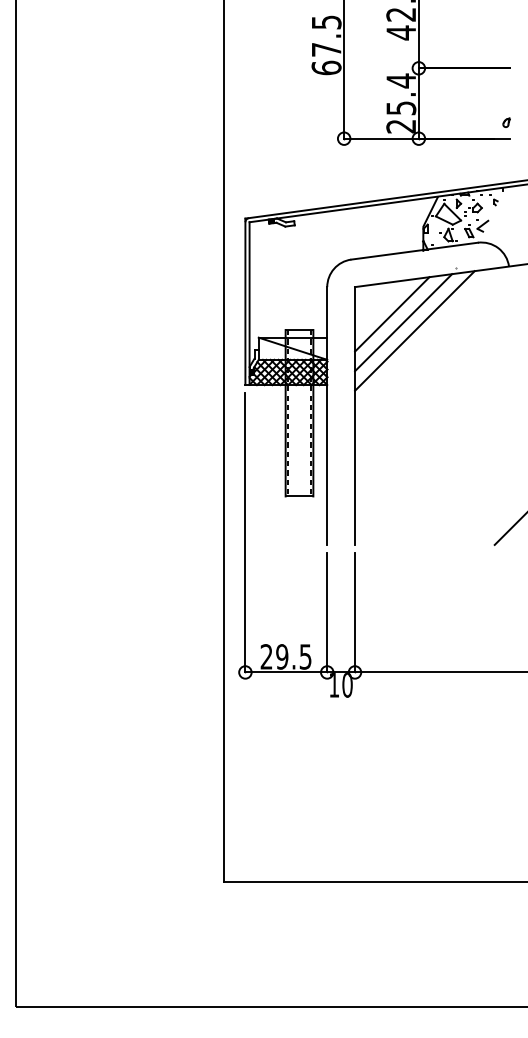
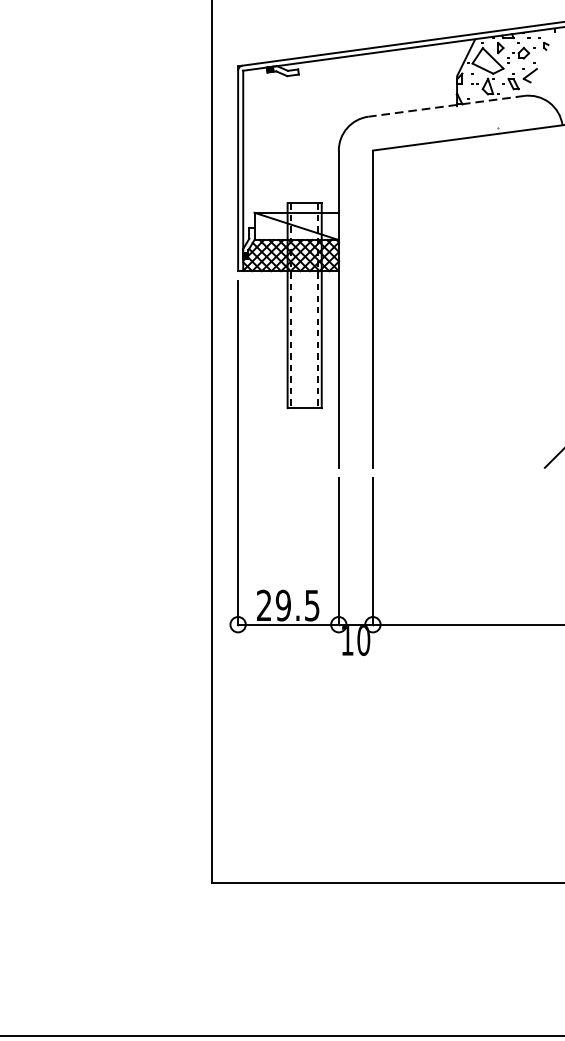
line: (414, 251) -> (446, 106), solid -> dashed
line: (392, 314) -> (419, 184), removed
line: (403, 322) -> (432, 194), removed
line: (414, 330) -> (446, 203), removed

